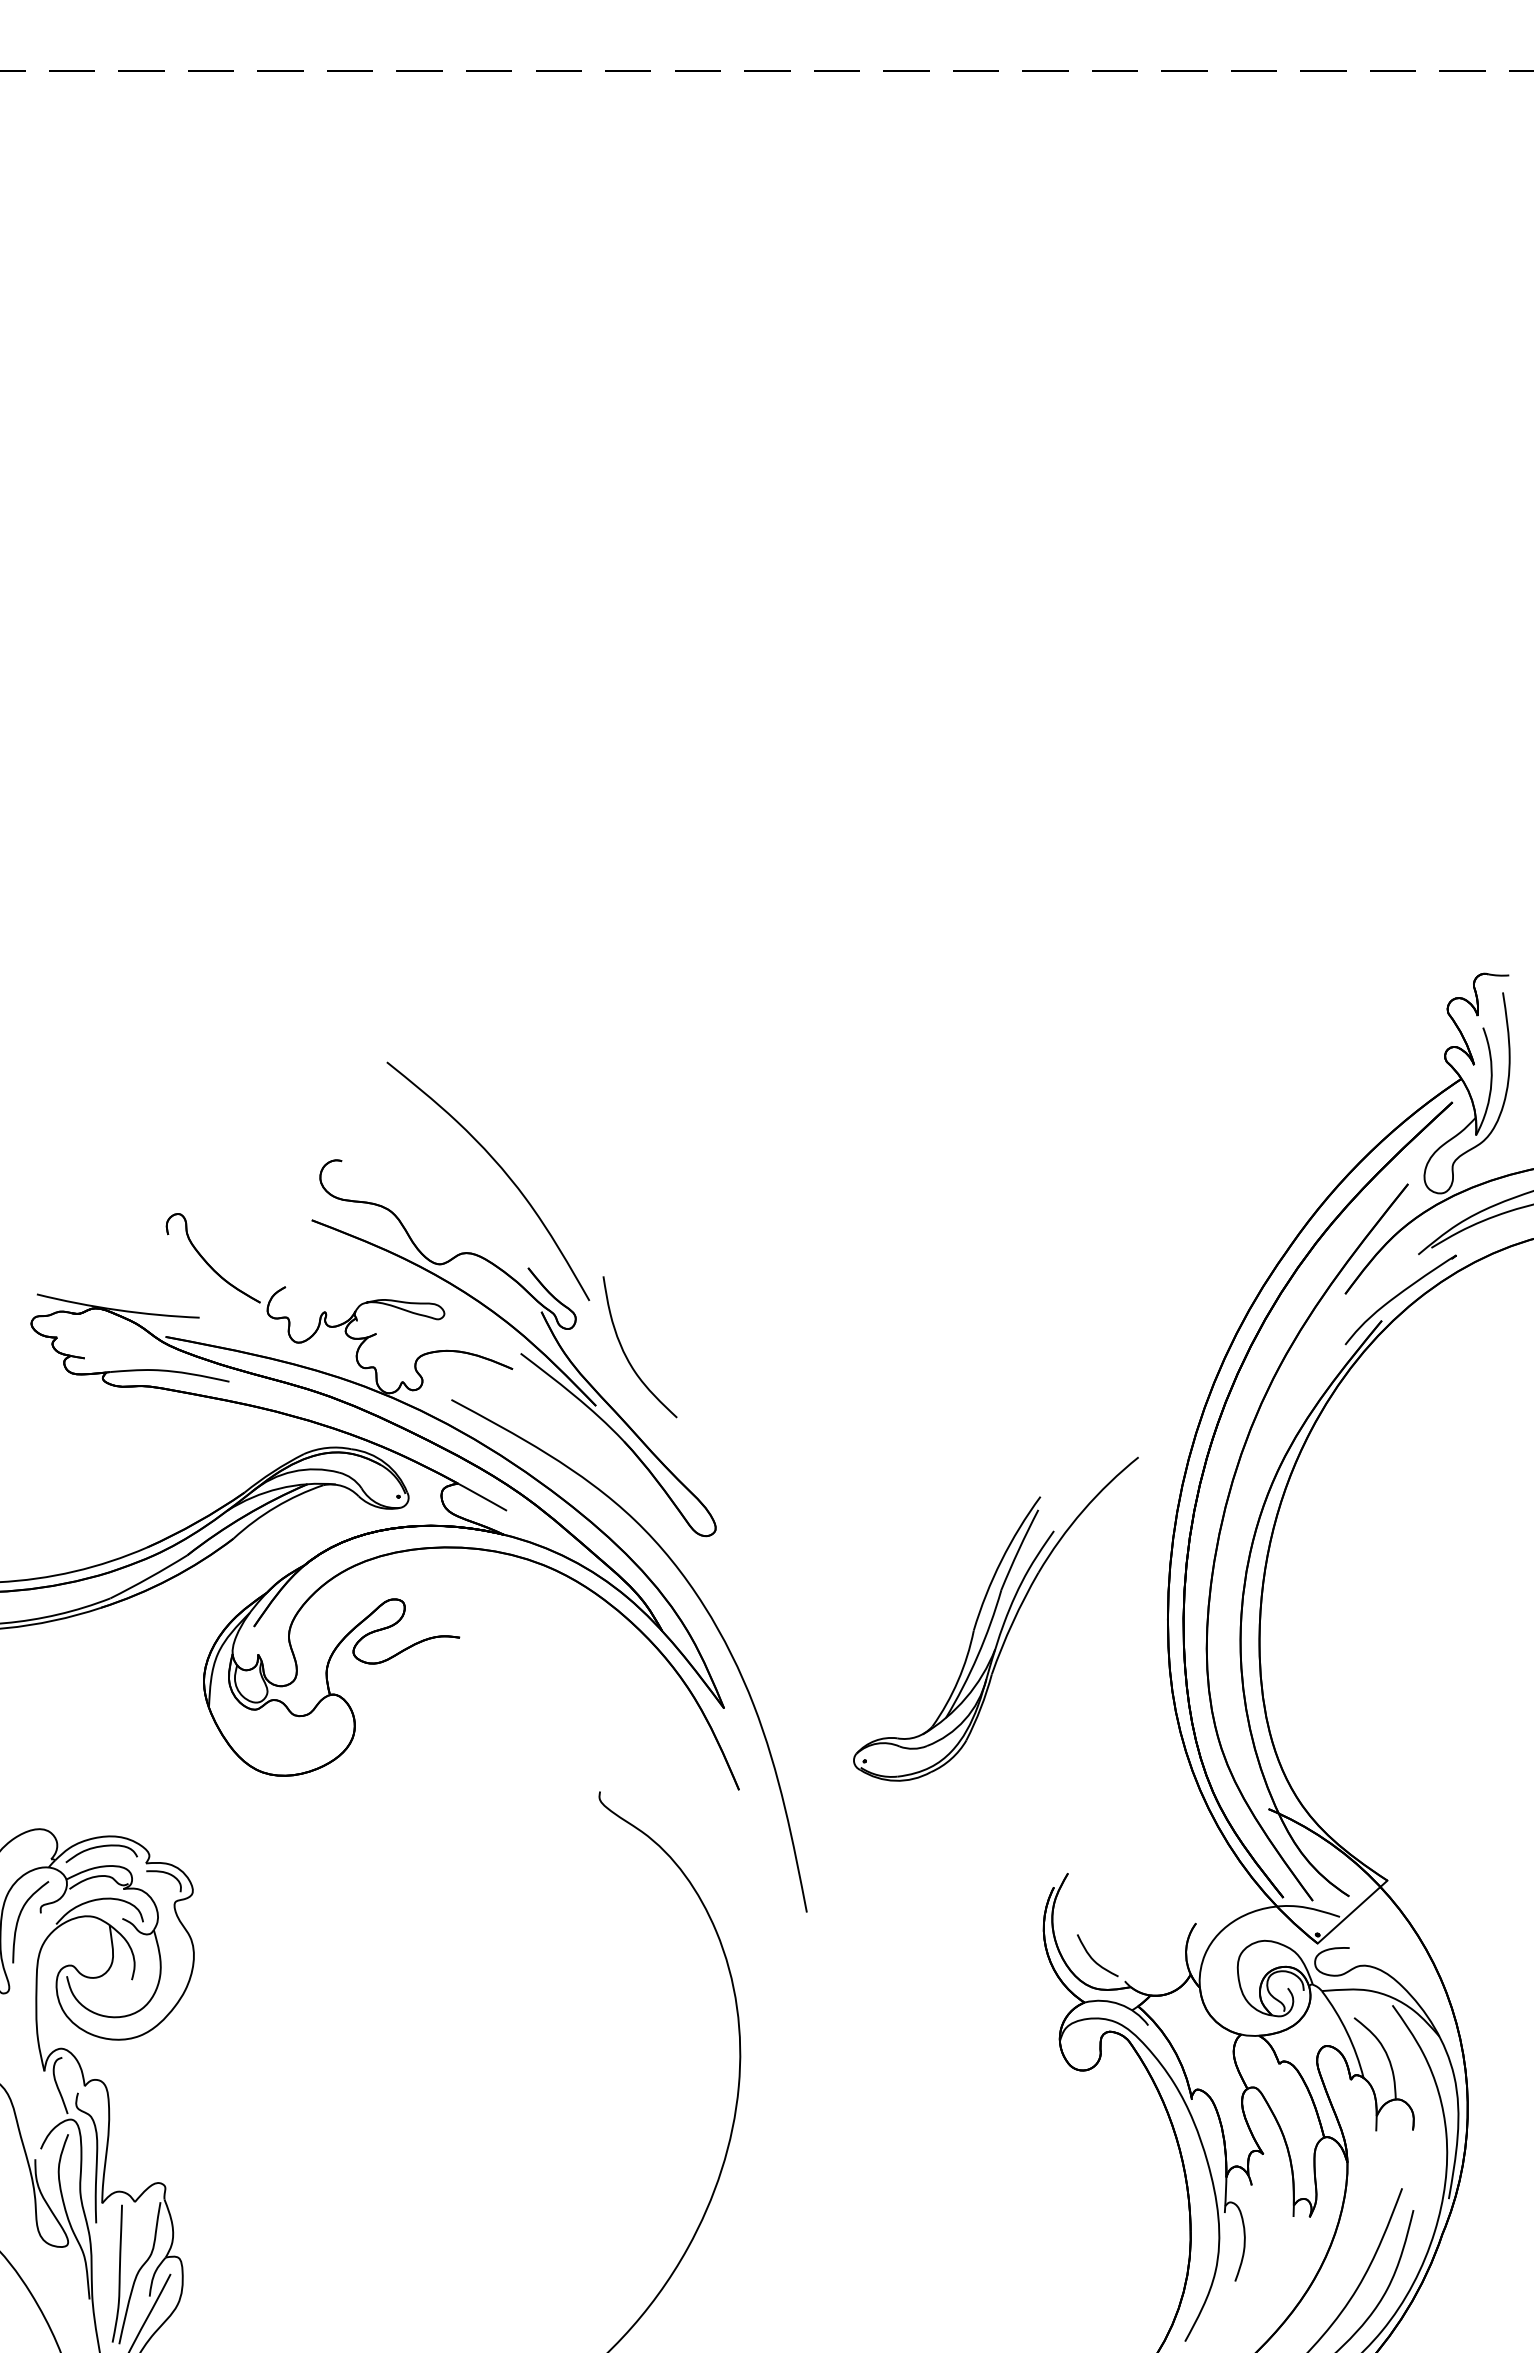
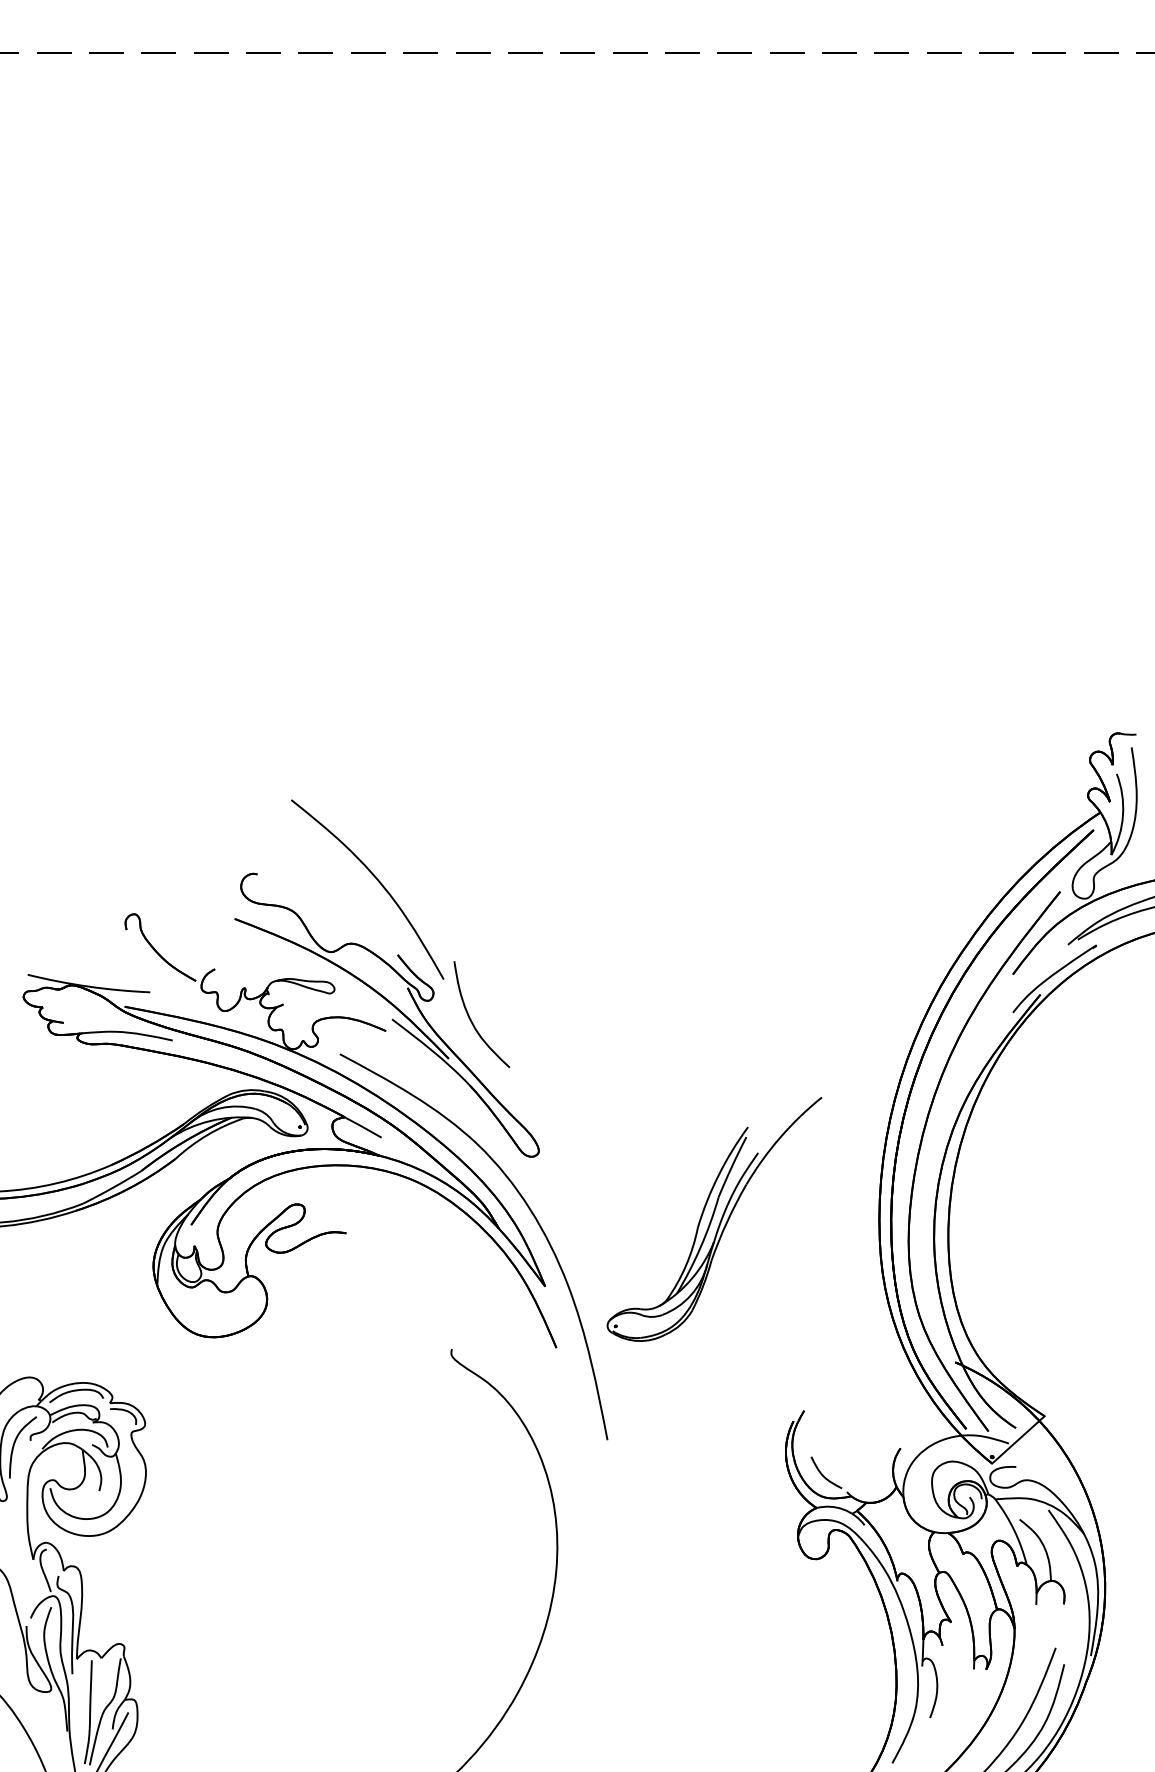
part: (995, 1619) -> (714, 1219), moved

